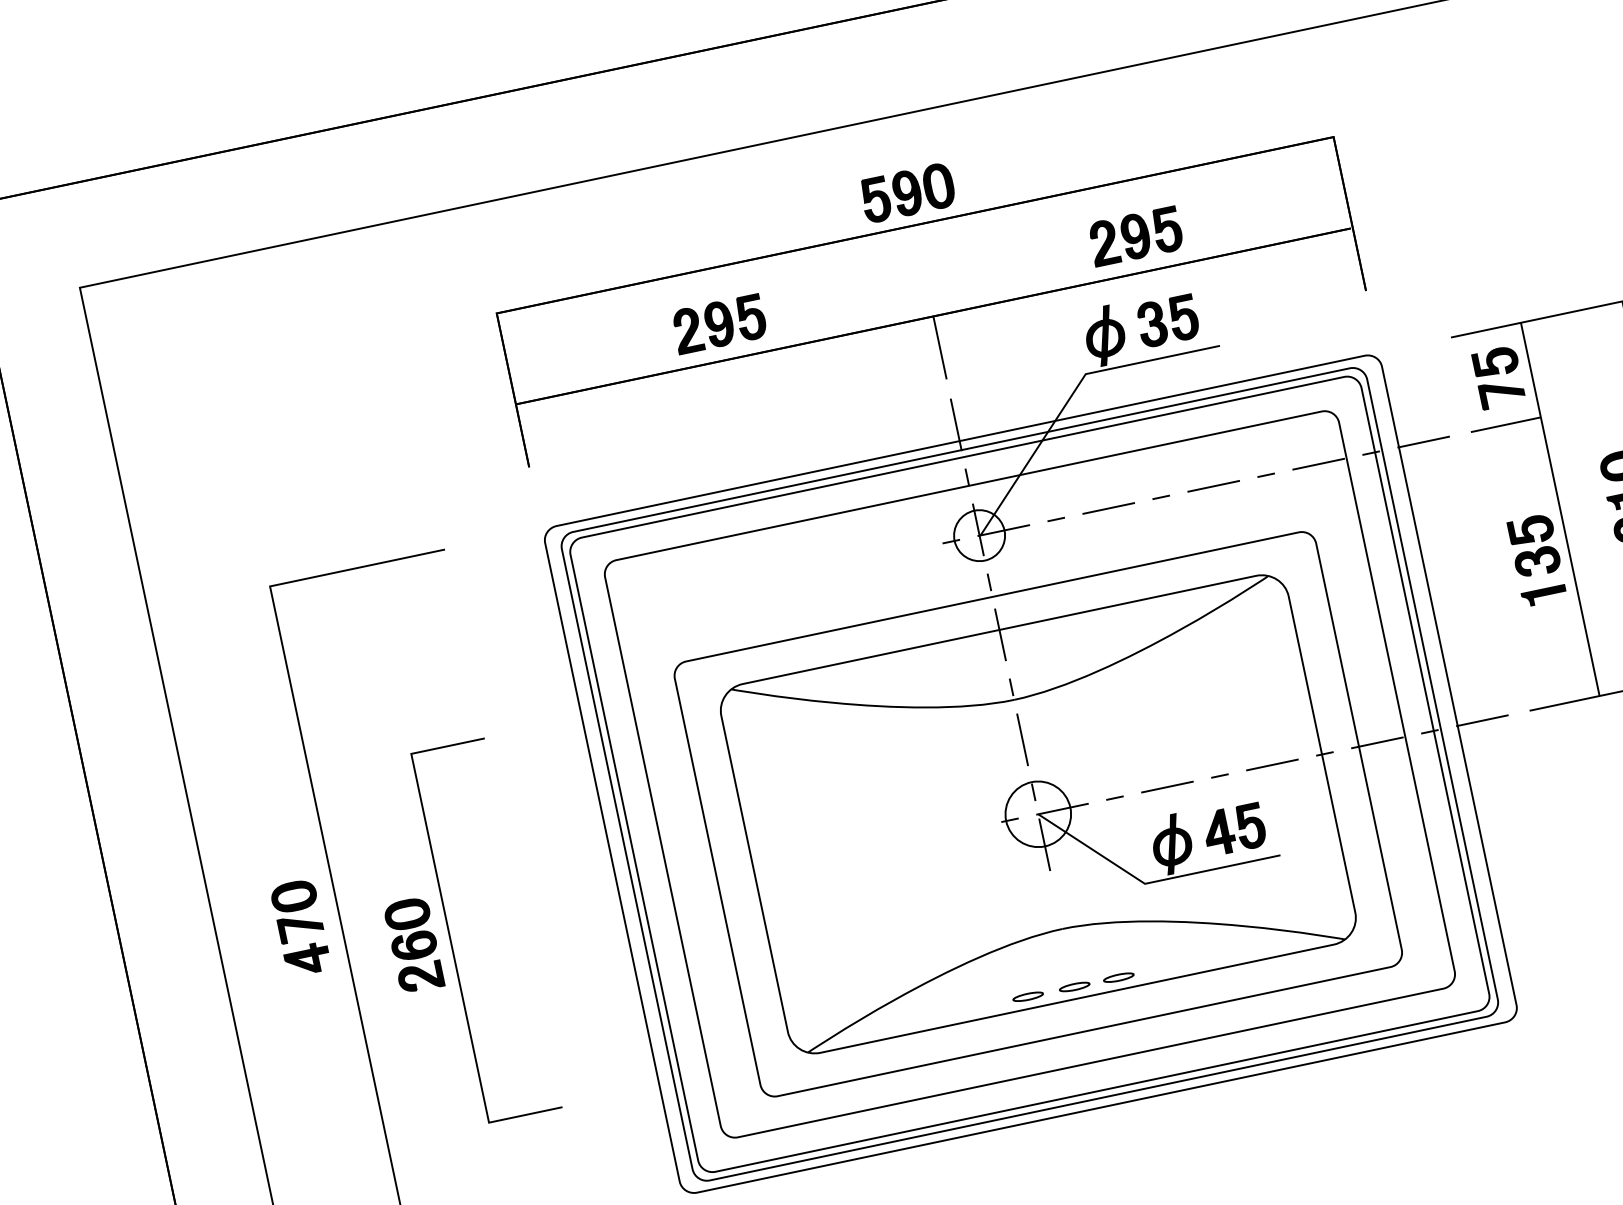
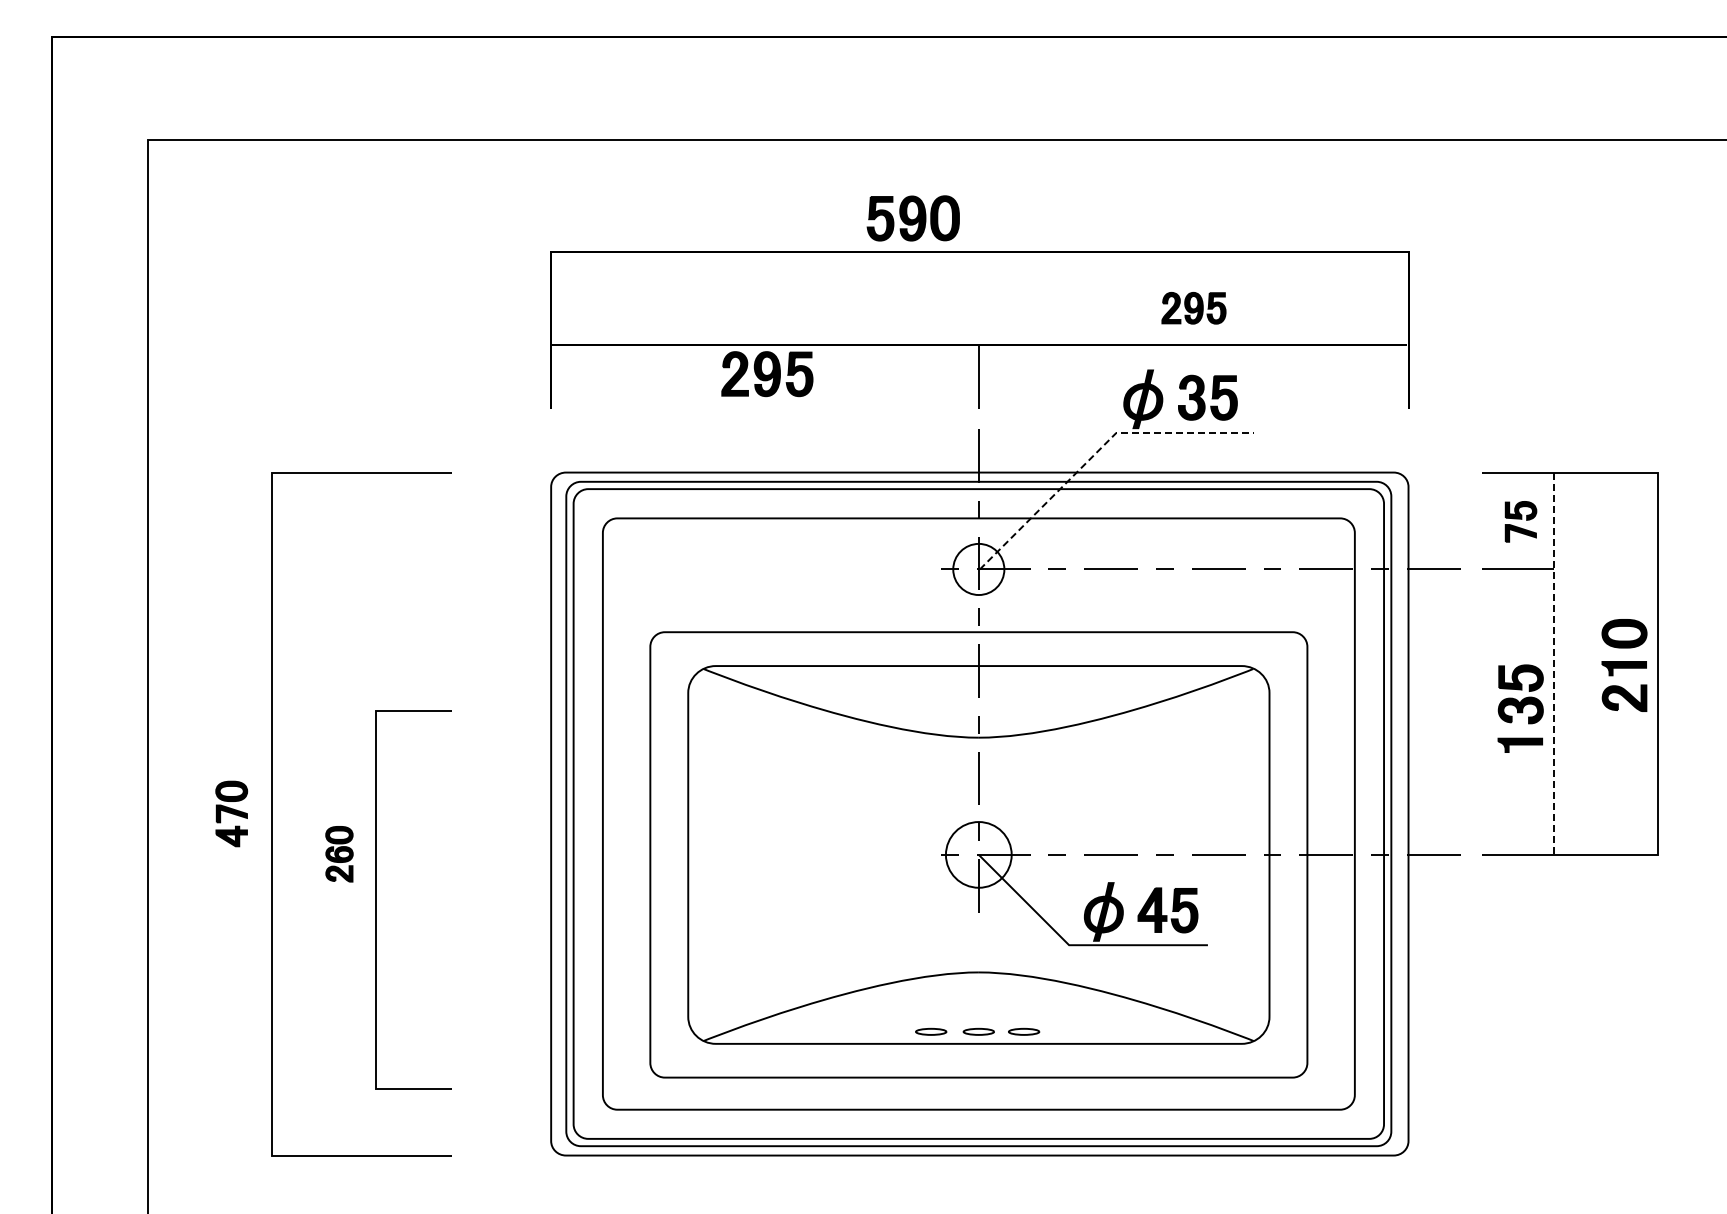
part: (907, 193) -> (912, 218), moved
part: (1135, 236) -> (1193, 308), size x0.7
part: (719, 324) -> (767, 374), moved
part: (1498, 377) -> (1520, 521), size x0.7
line: (1071, 396) -> (1097, 451), solid -> dashed
line: (1560, 510) -> (1553, 664), solid -> dashed
part: (300, 927) -> (231, 813), size x0.7
line: (450, 937) -> (376, 899), moved
part: (413, 944) -> (339, 853), size x0.6

